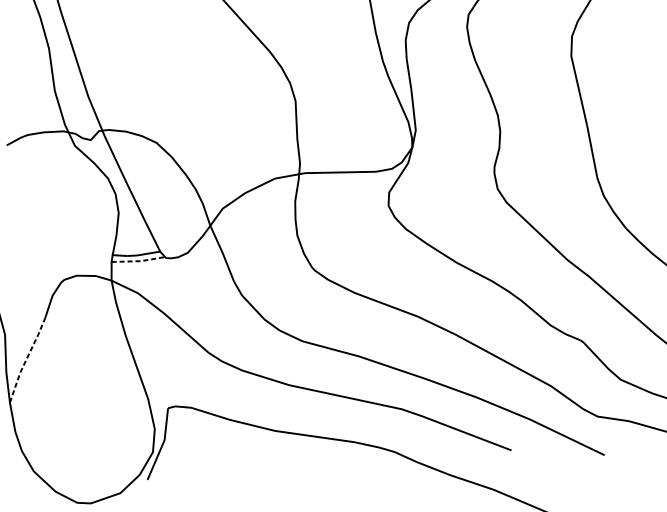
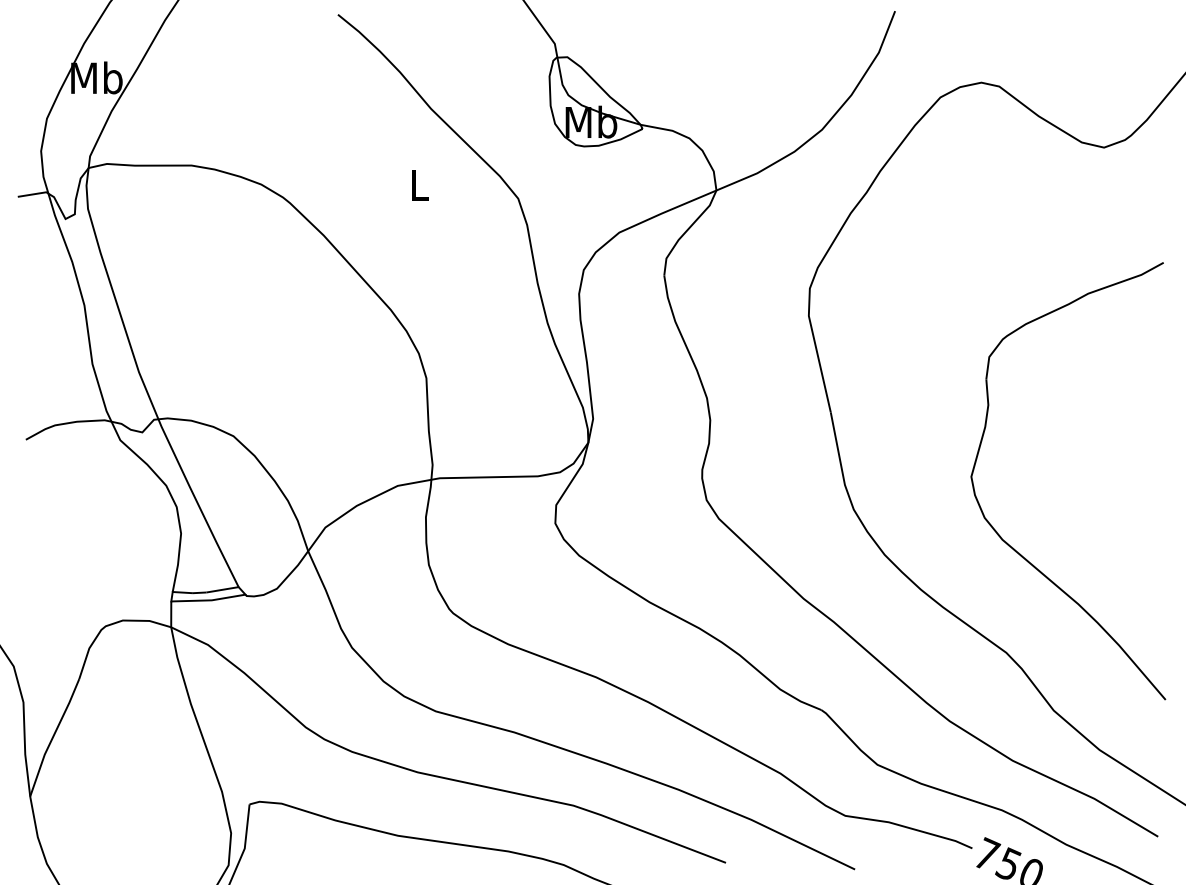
line: (139, 261) -> (209, 600), dashed -> solid
line: (26, 359) -> (53, 736), dashed -> solid

